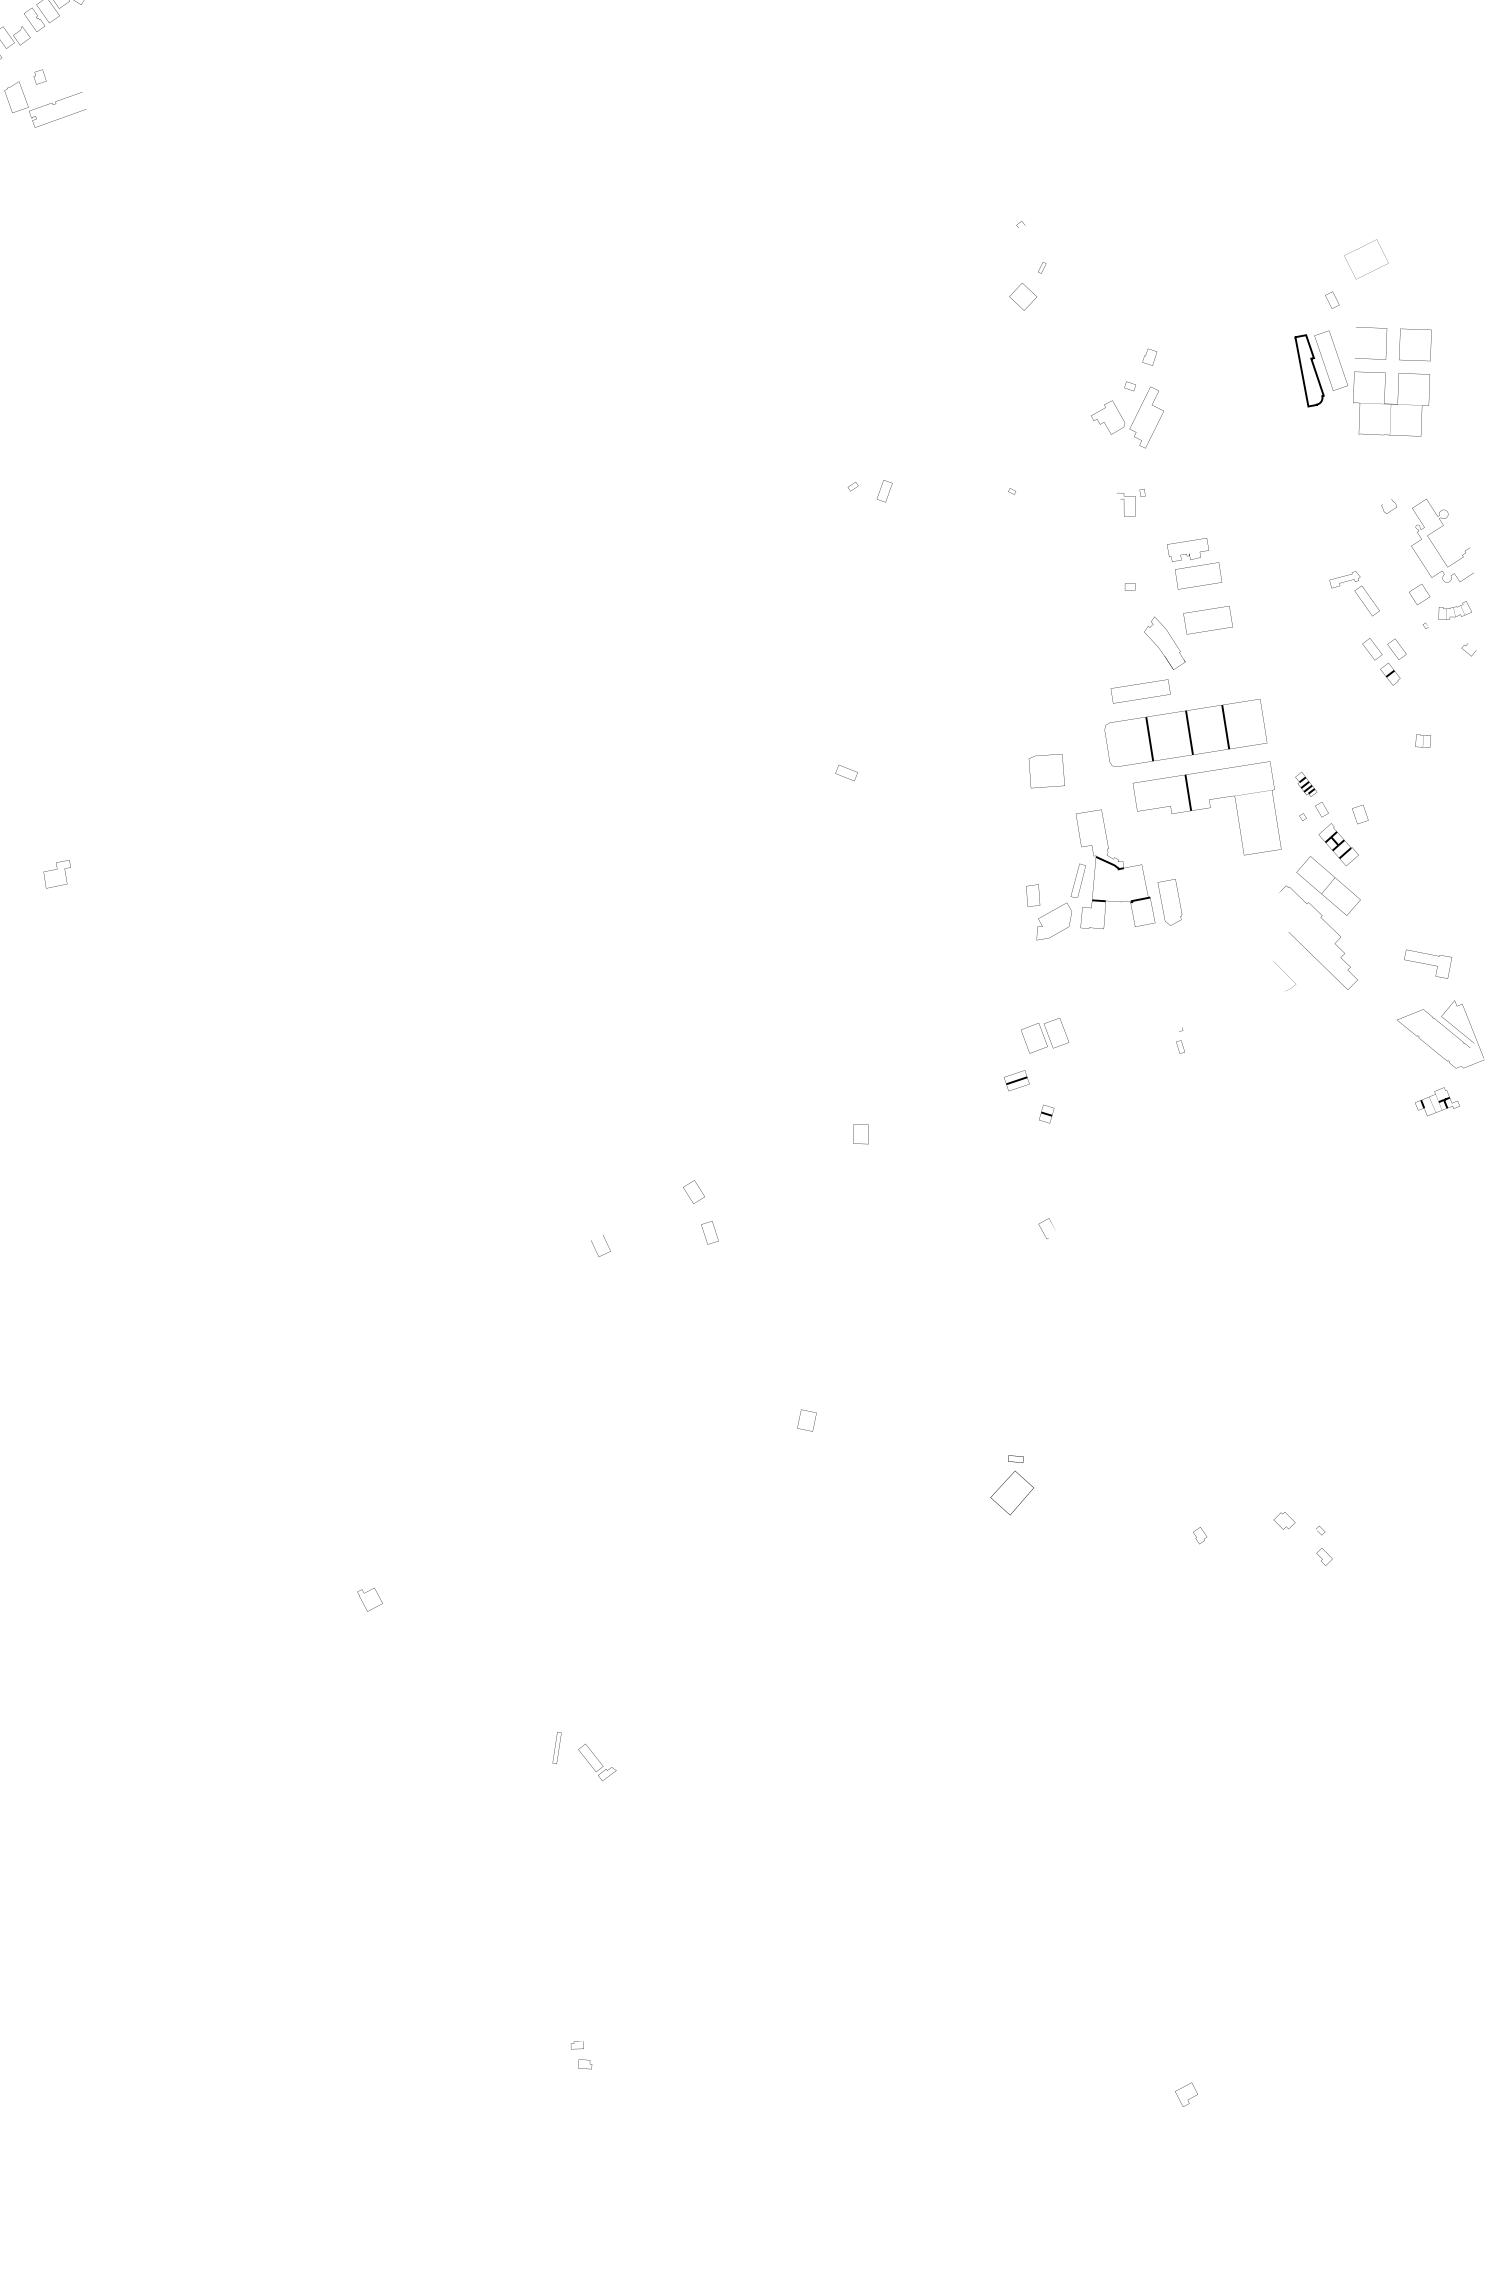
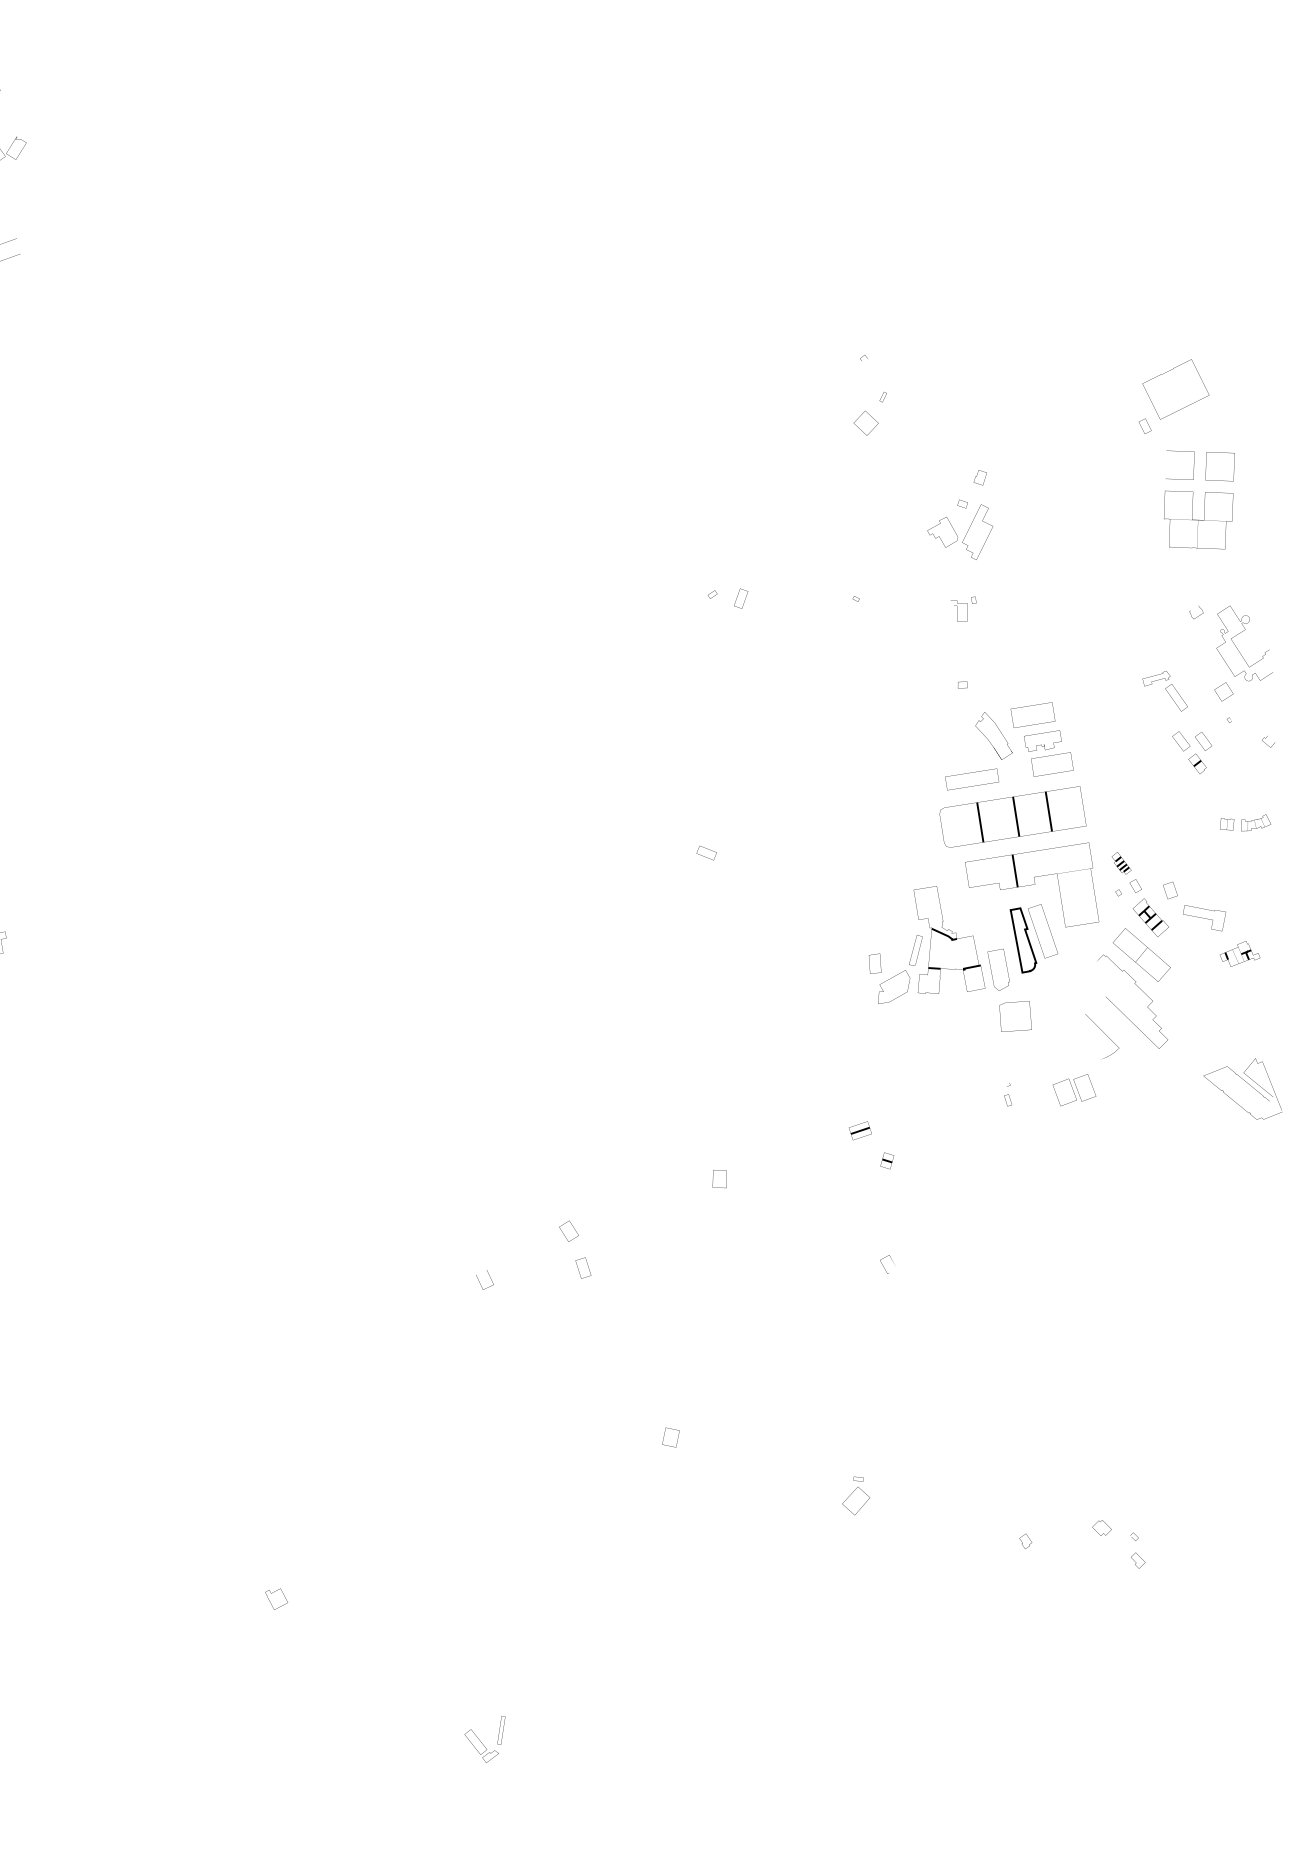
part: (1366, 259) -> (1175, 389), size x1.67
part: (1320, 368) -> (1033, 938), moved
part: (1194, 563) -> (1048, 753), moved
part: (1454, 610) -> (1255, 822), moved
part: (1046, 771) -> (1015, 1016), moved
part: (1427, 963) -> (1203, 917), moved
part: (1284, 976) -> (1101, 1036), size x1.67
part: (1044, 1035) -> (1073, 1089), moved
part: (1437, 1101) -> (1240, 953), moved
part: (1011, 1485) -> (855, 1496), size x0.71
part: (556, 1747) -> (500, 1729), moved

